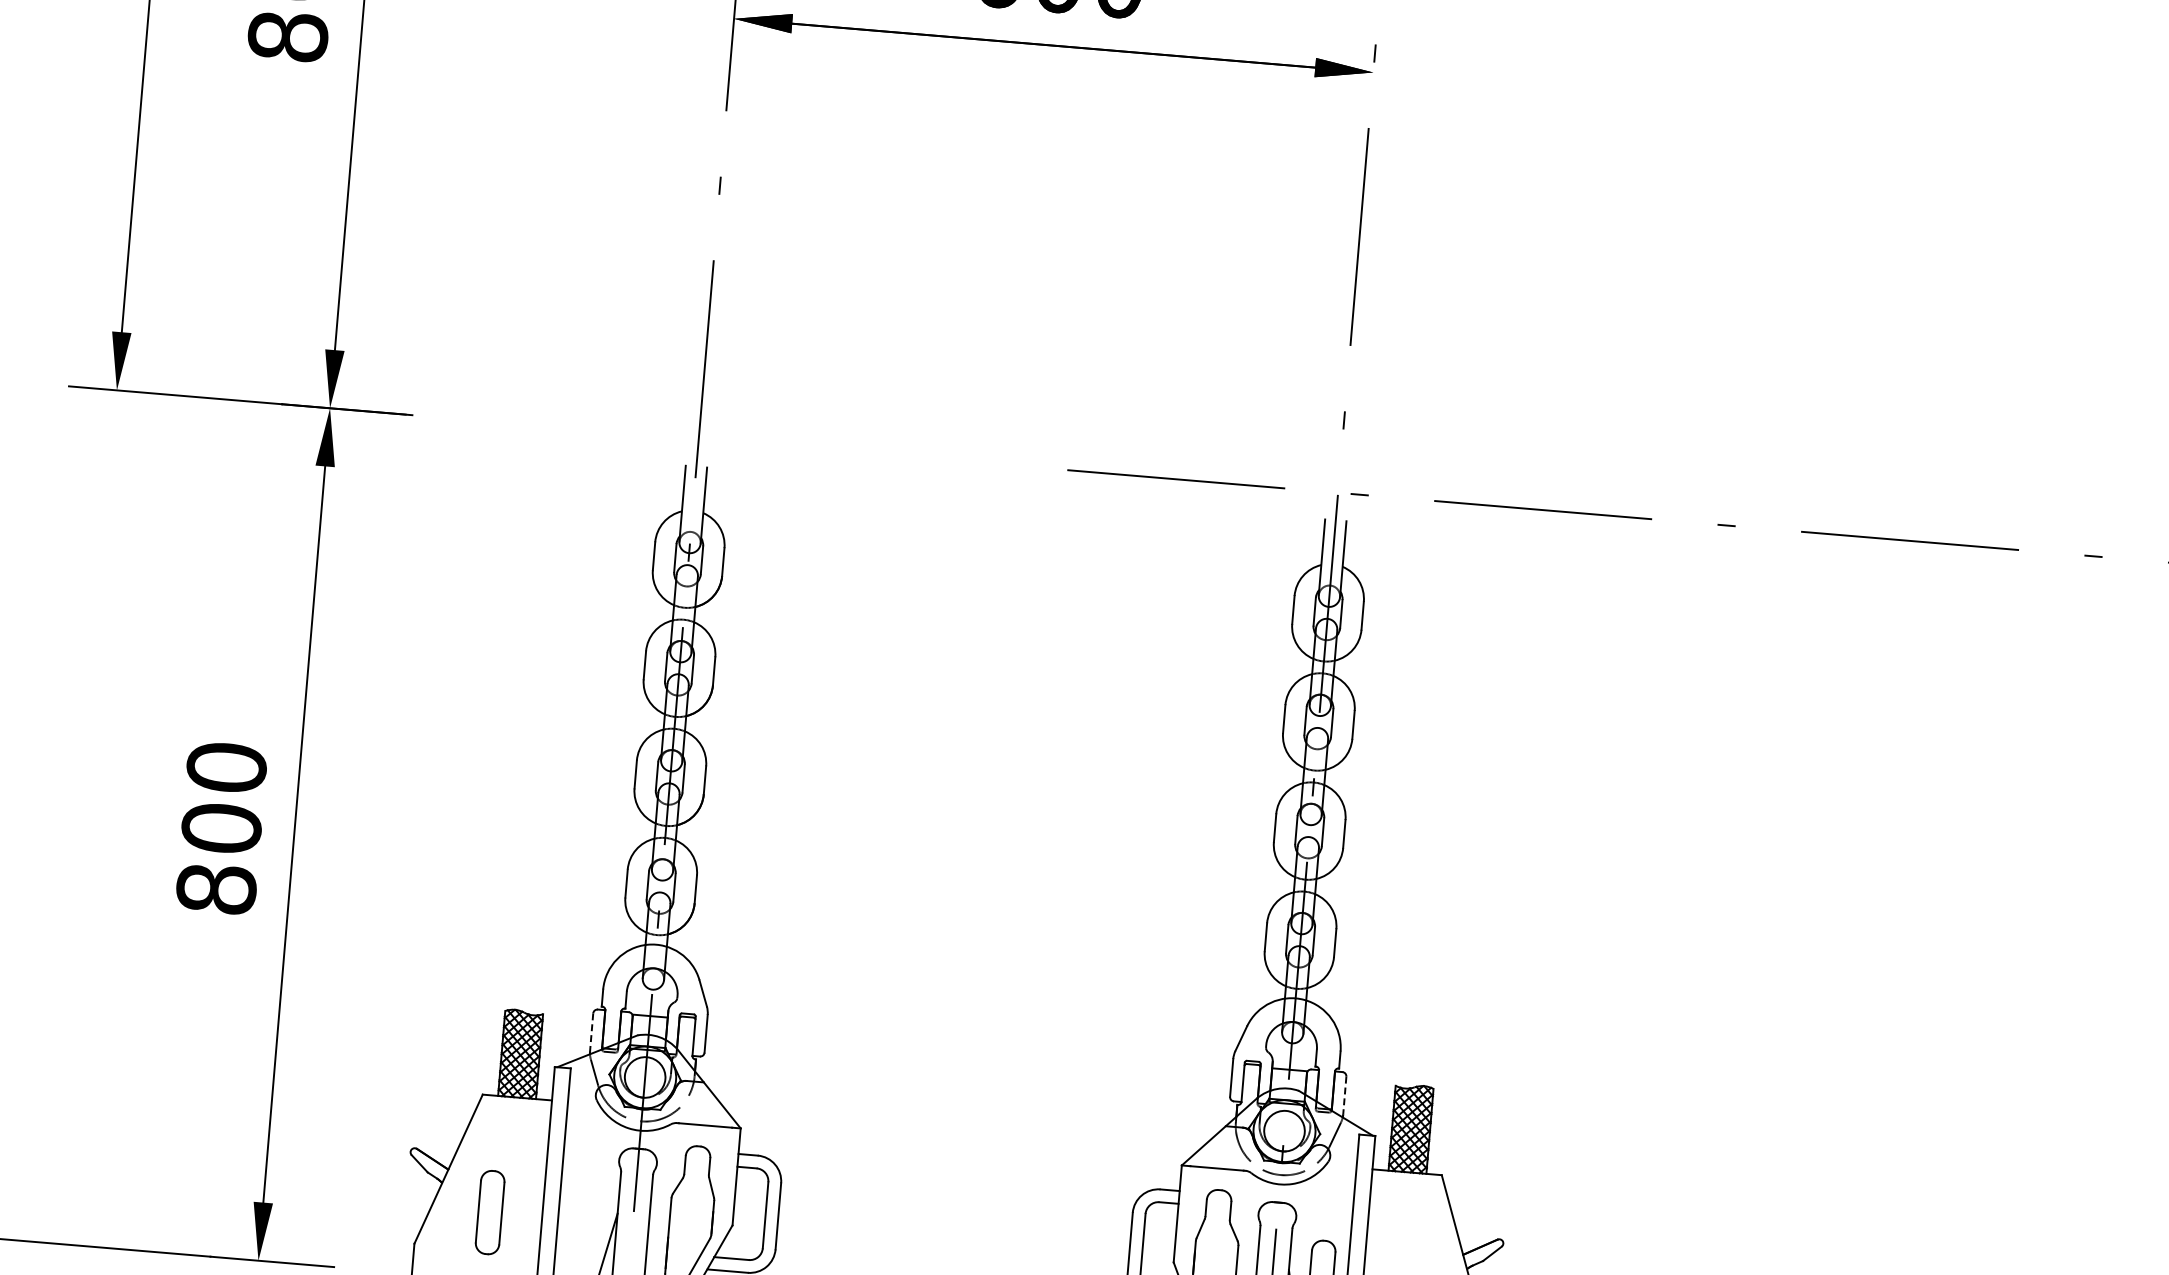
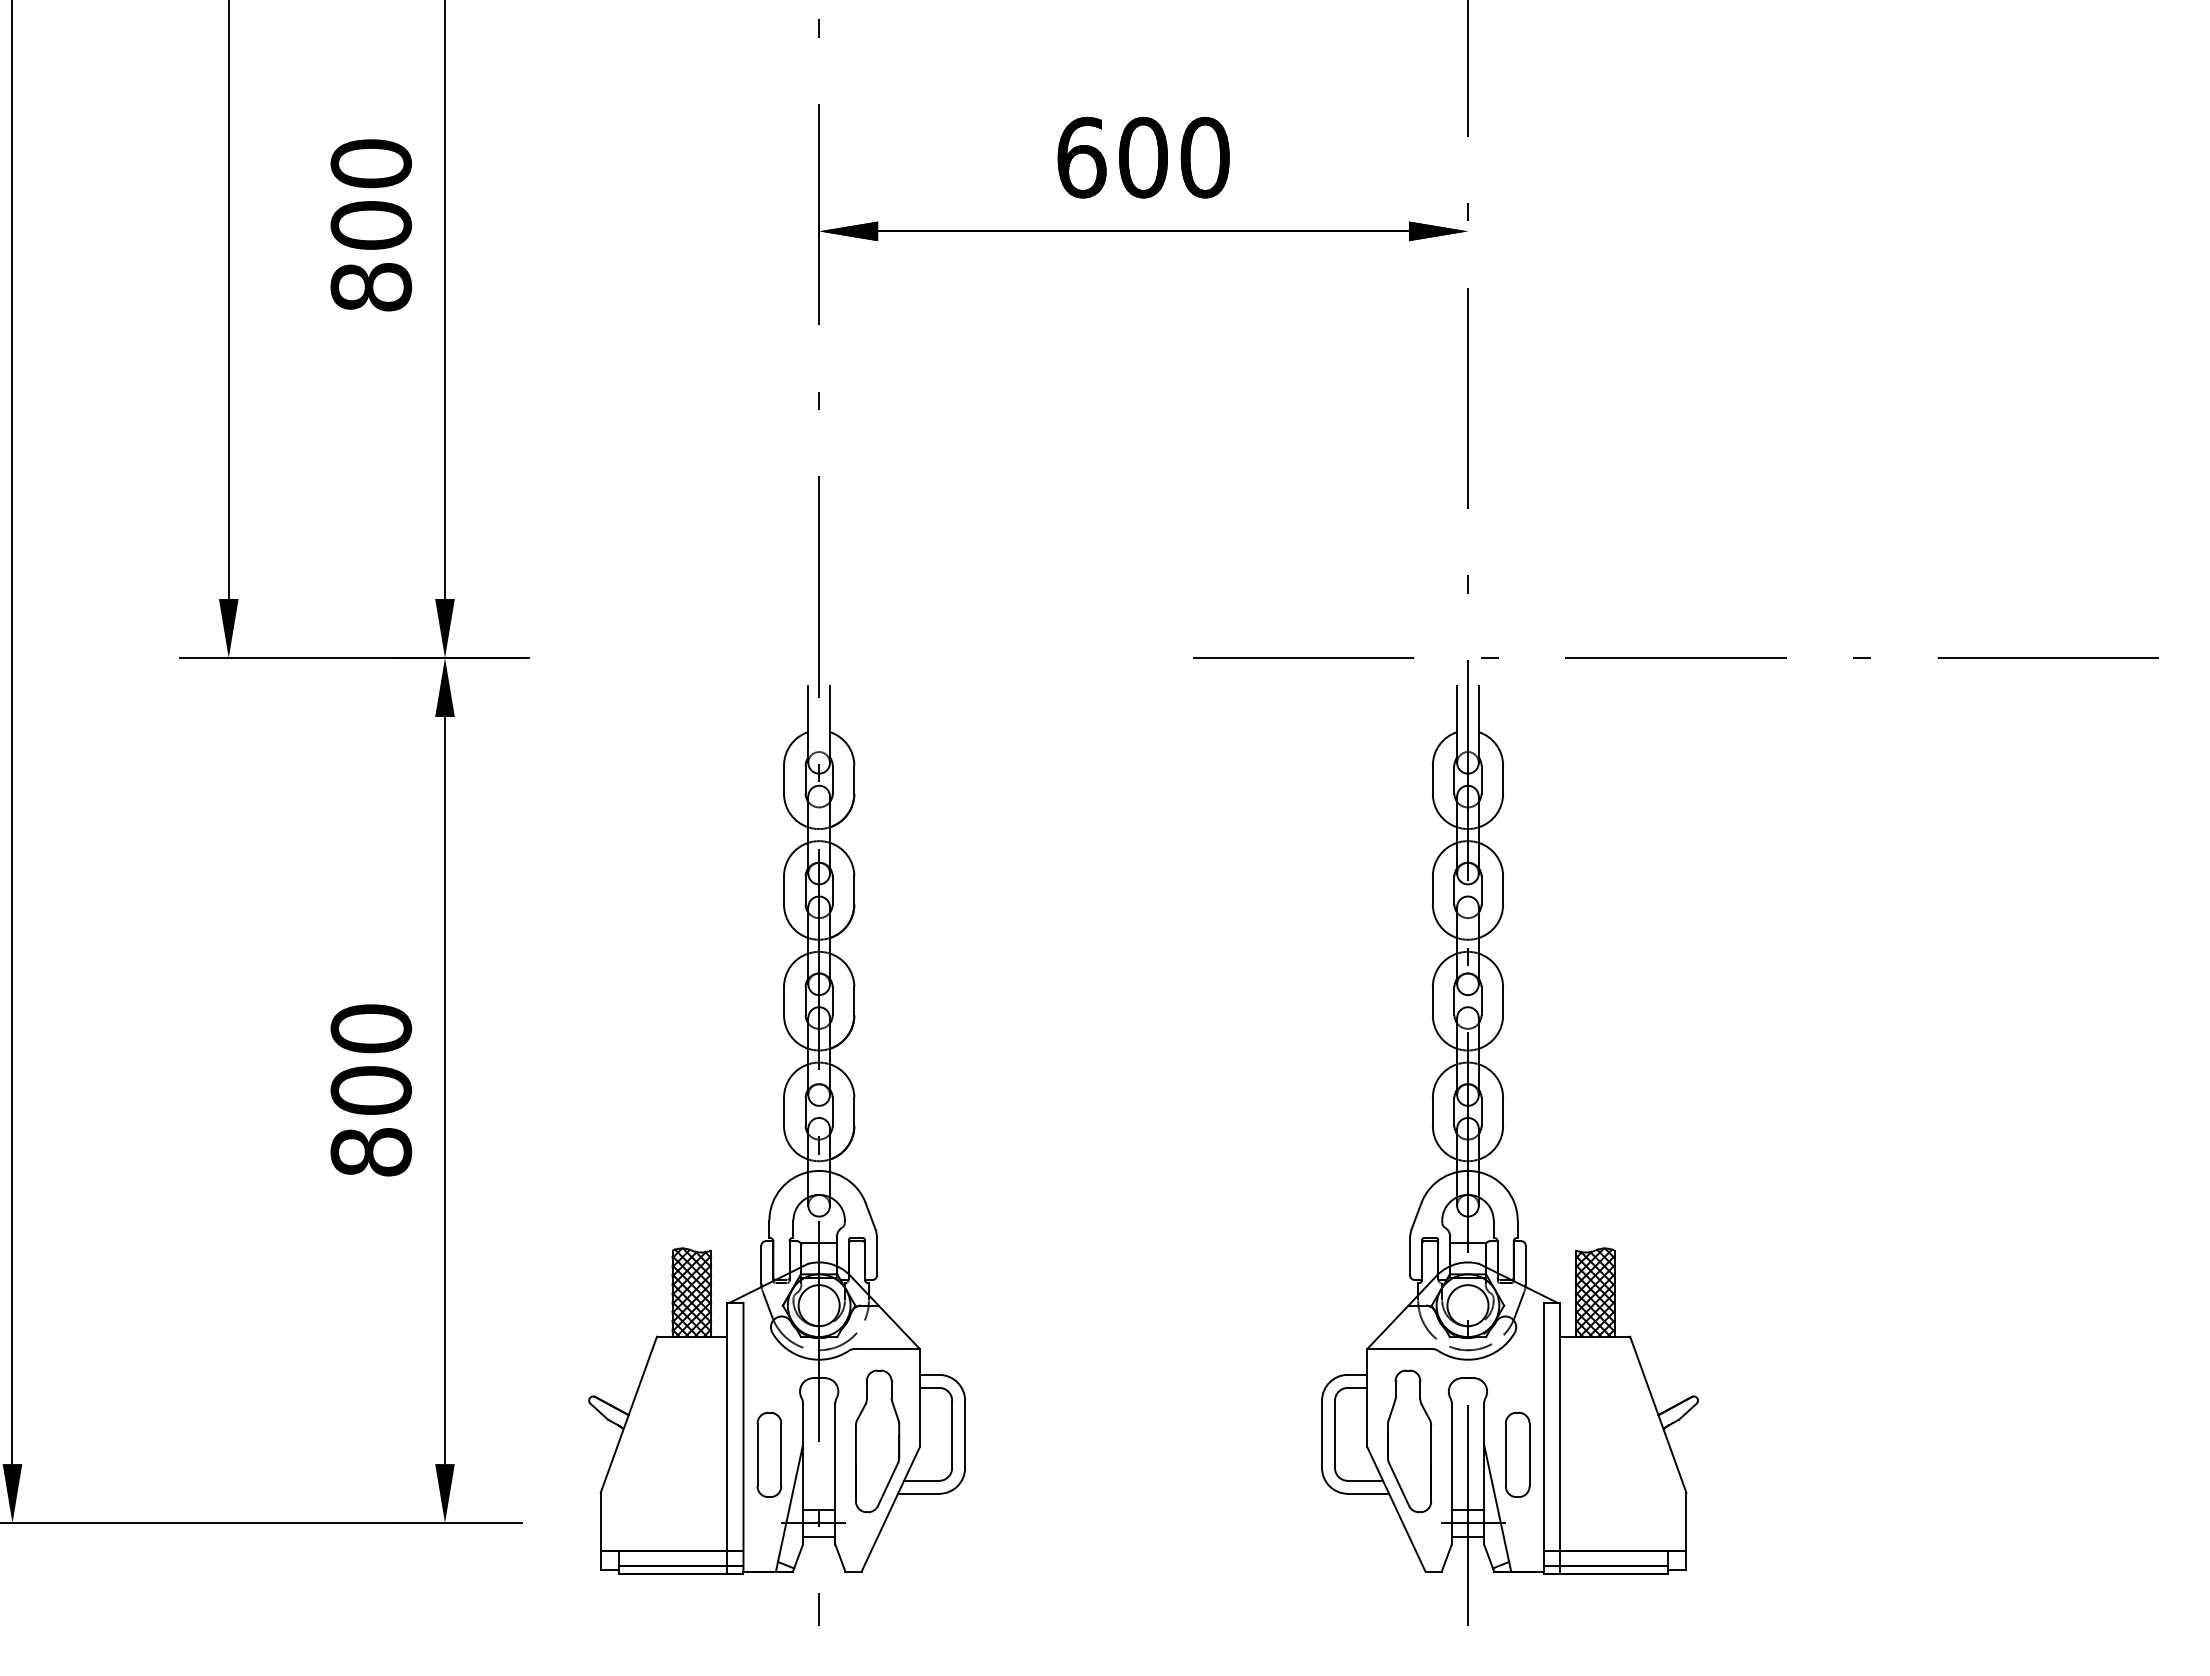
line: (591, 1033) -> (761, 1265), dashed -> solid
line: (1344, 1096) -> (1525, 1265), dashed -> solid
part: (490, 1212) -> (769, 1454), moved

